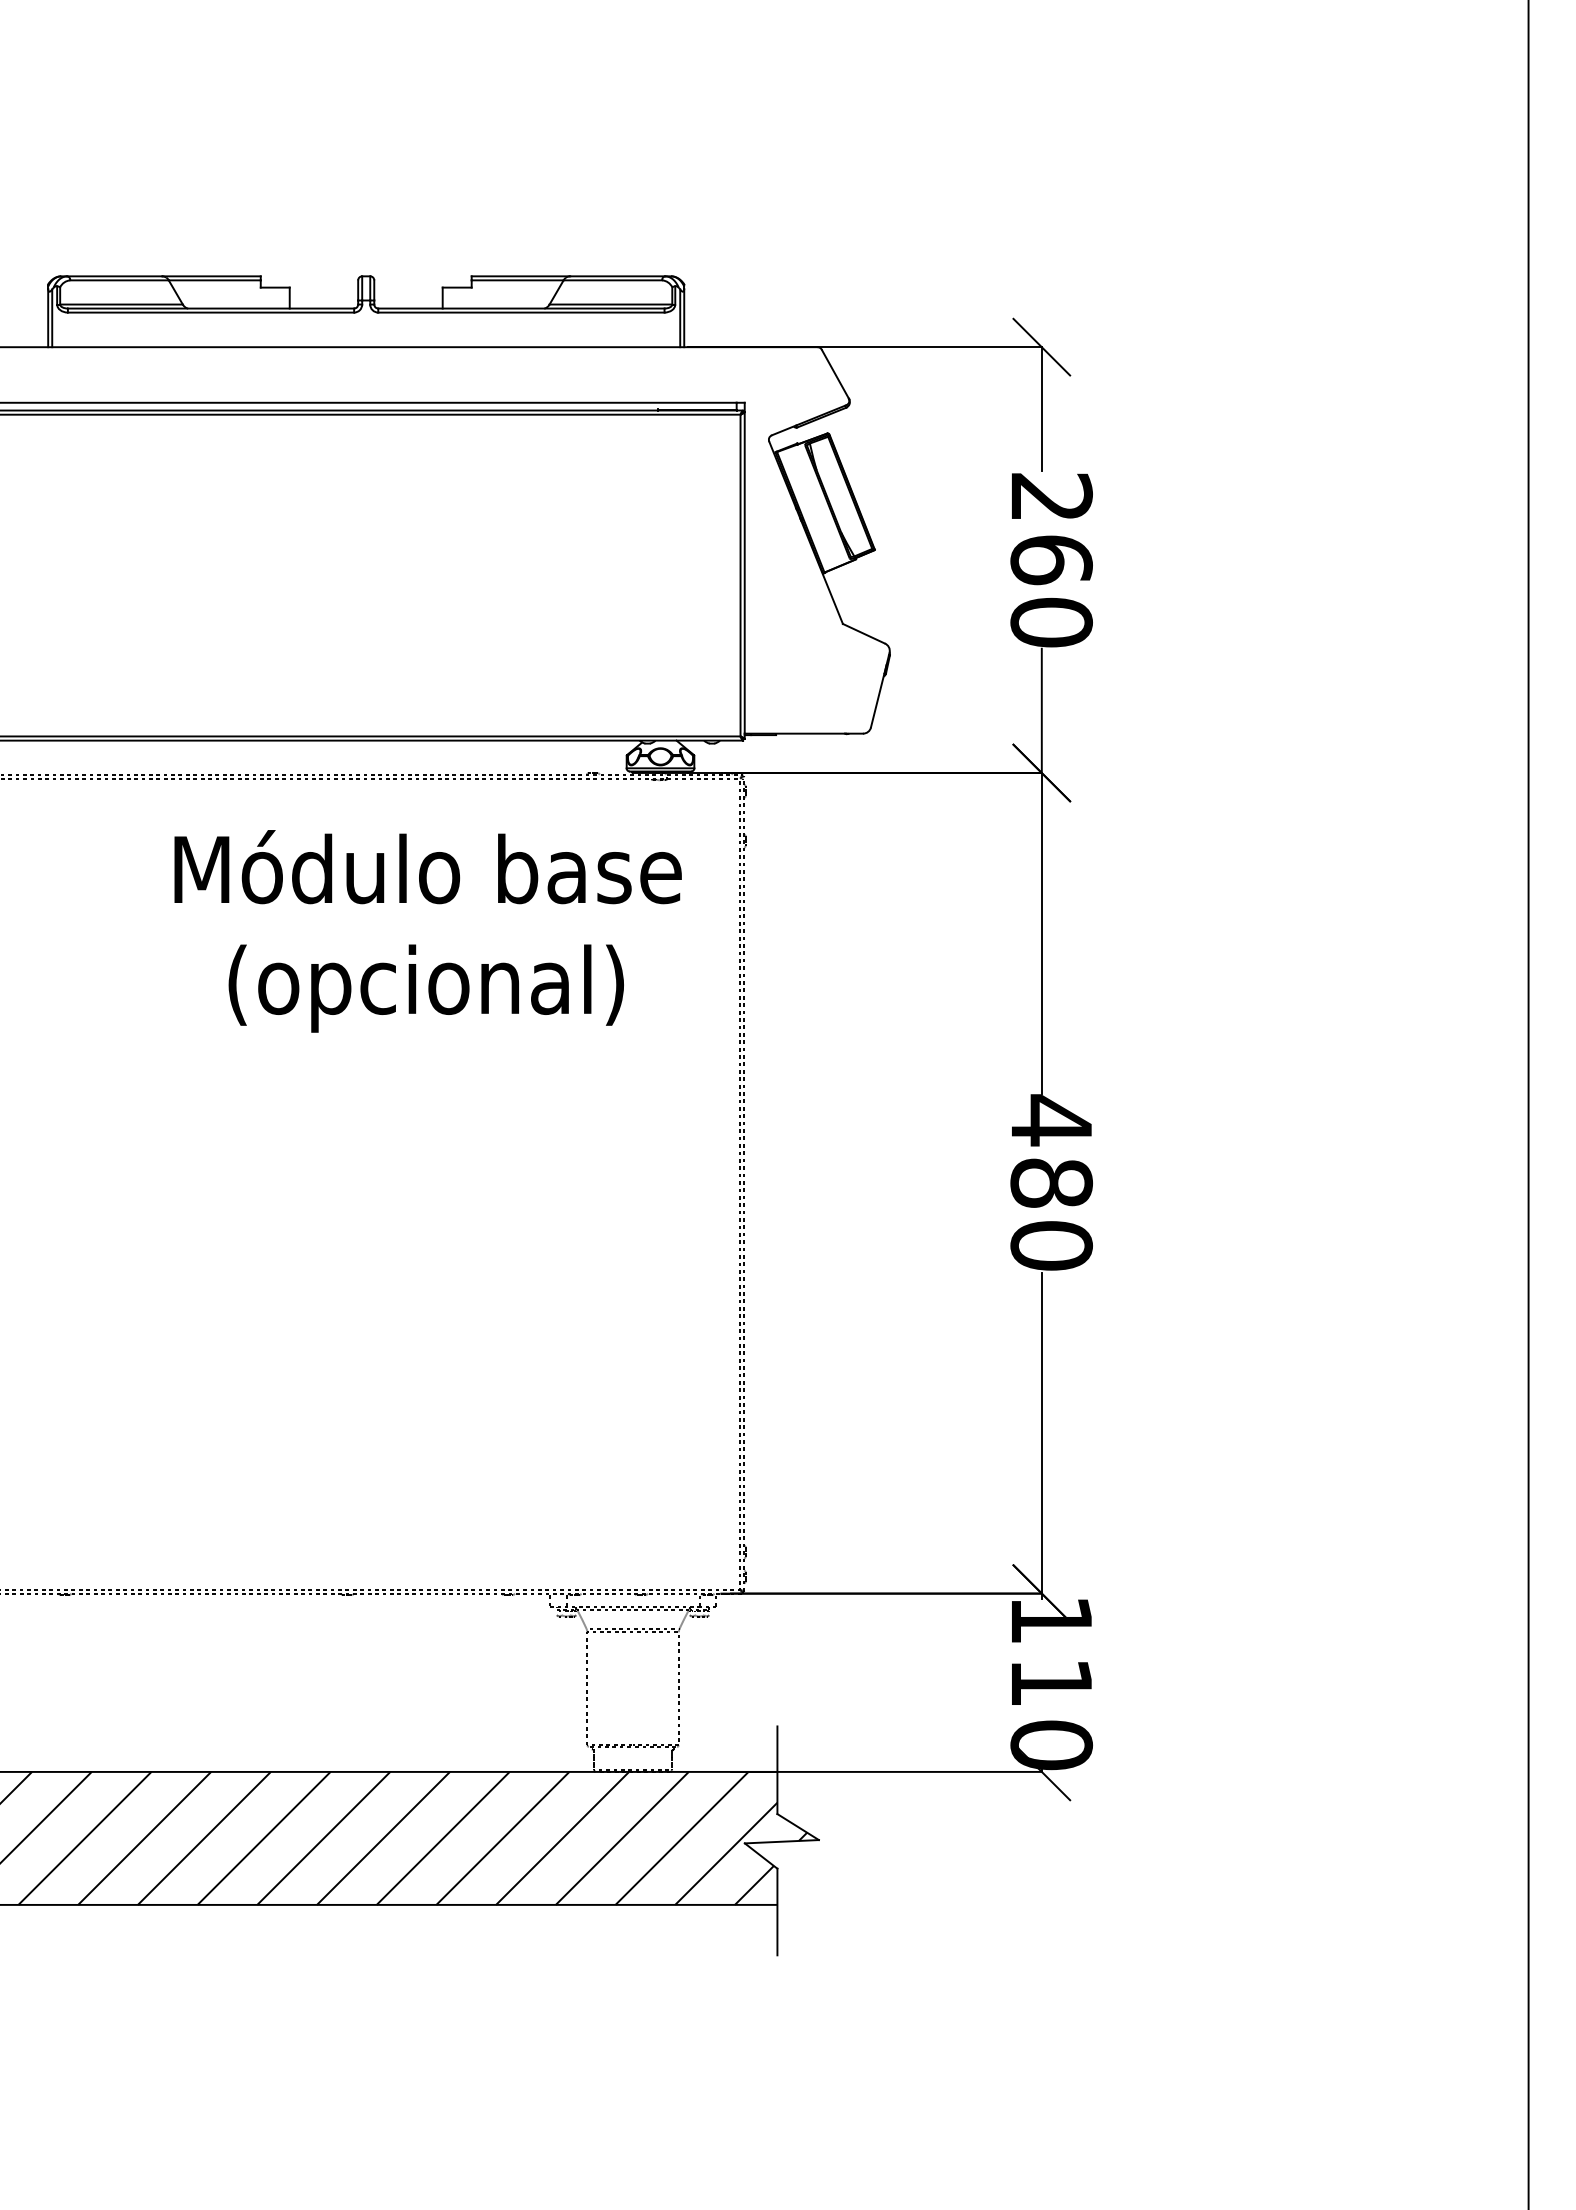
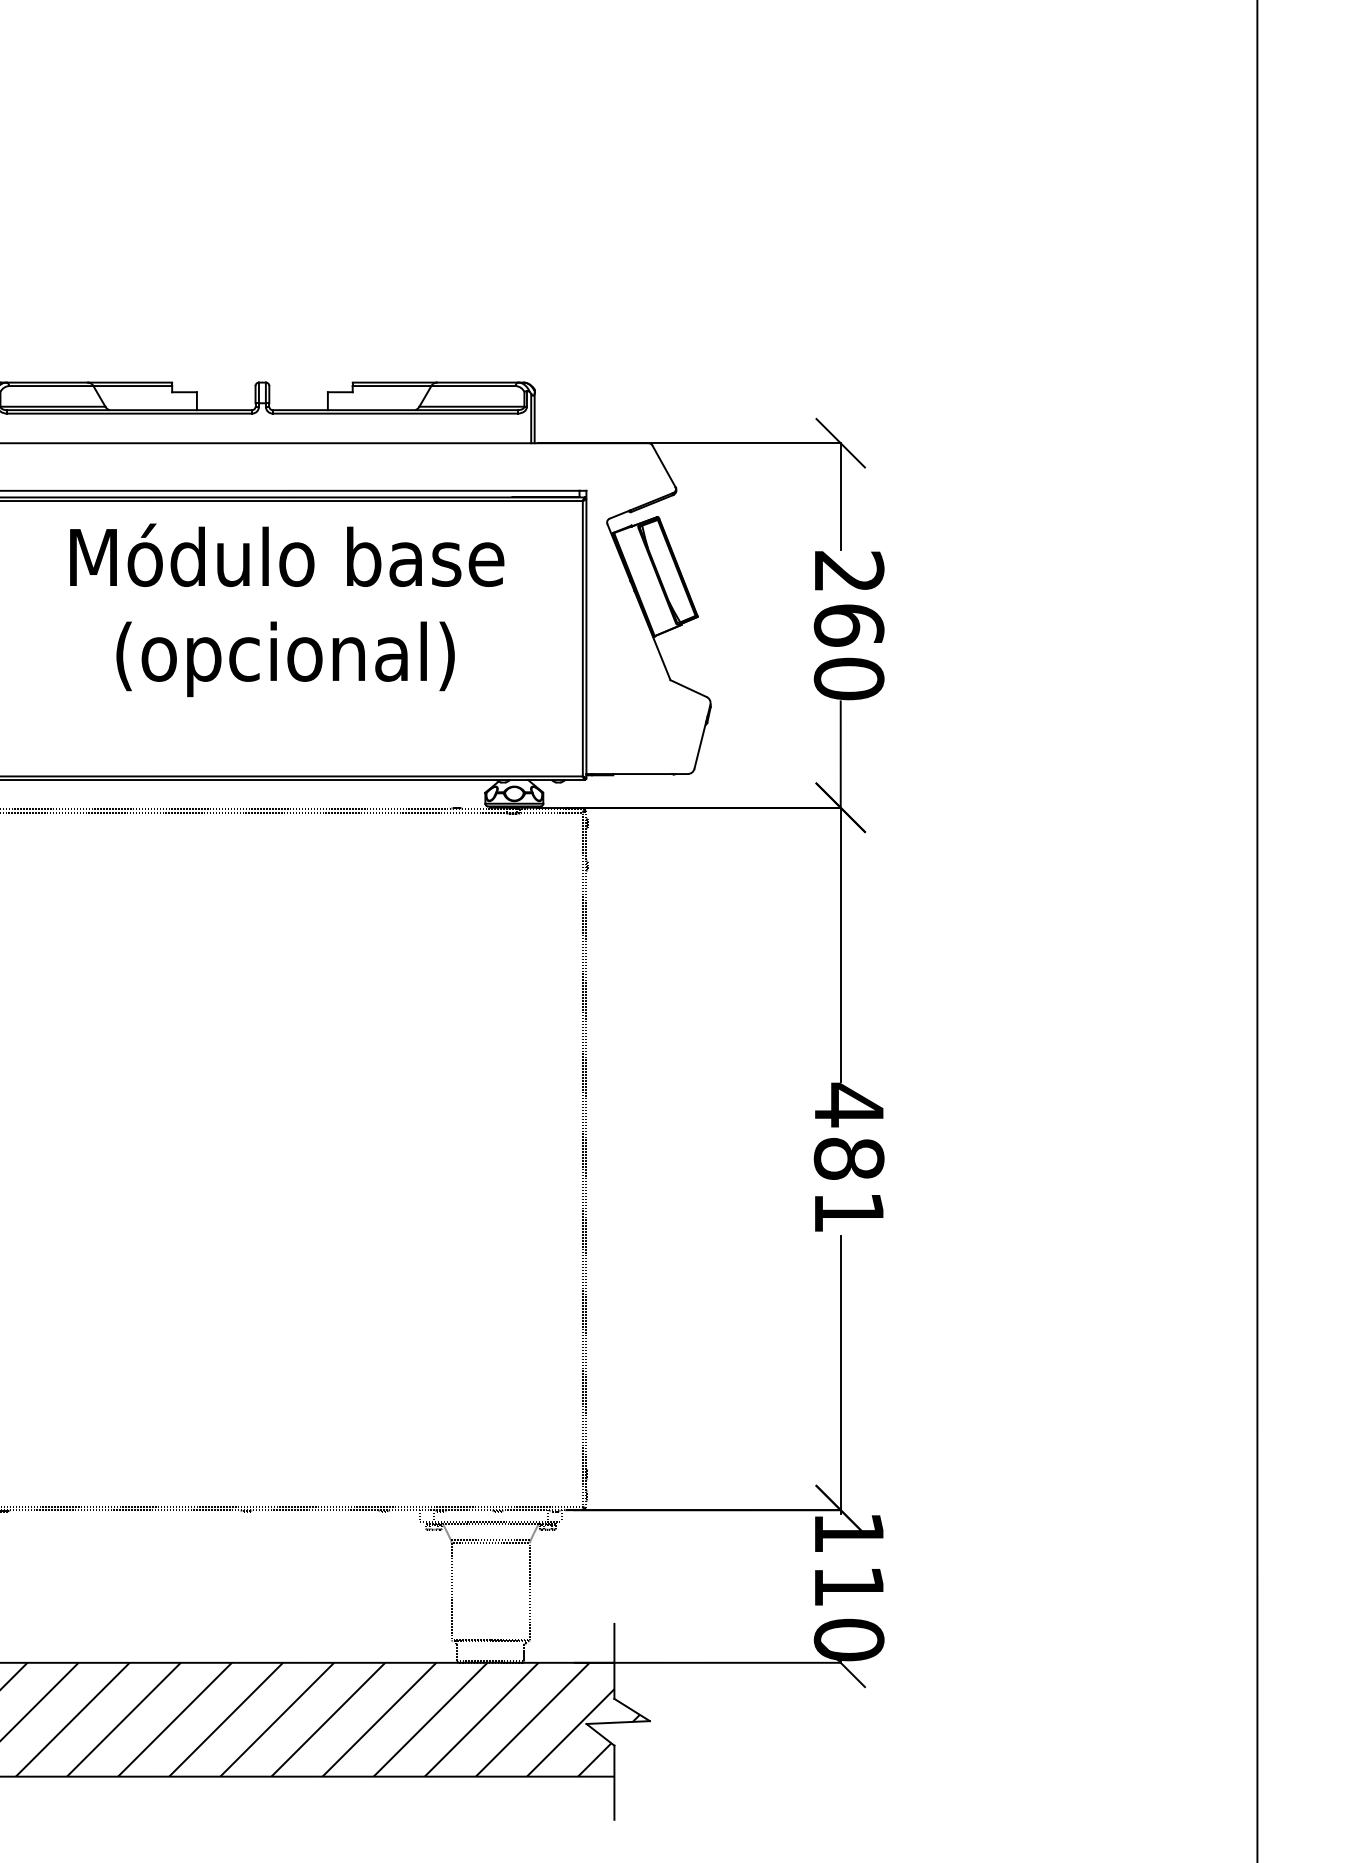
text: (427, 931) -> (286, 610), moved
text: (1051, 1245) -> (849, 1212), 480 -> 481

